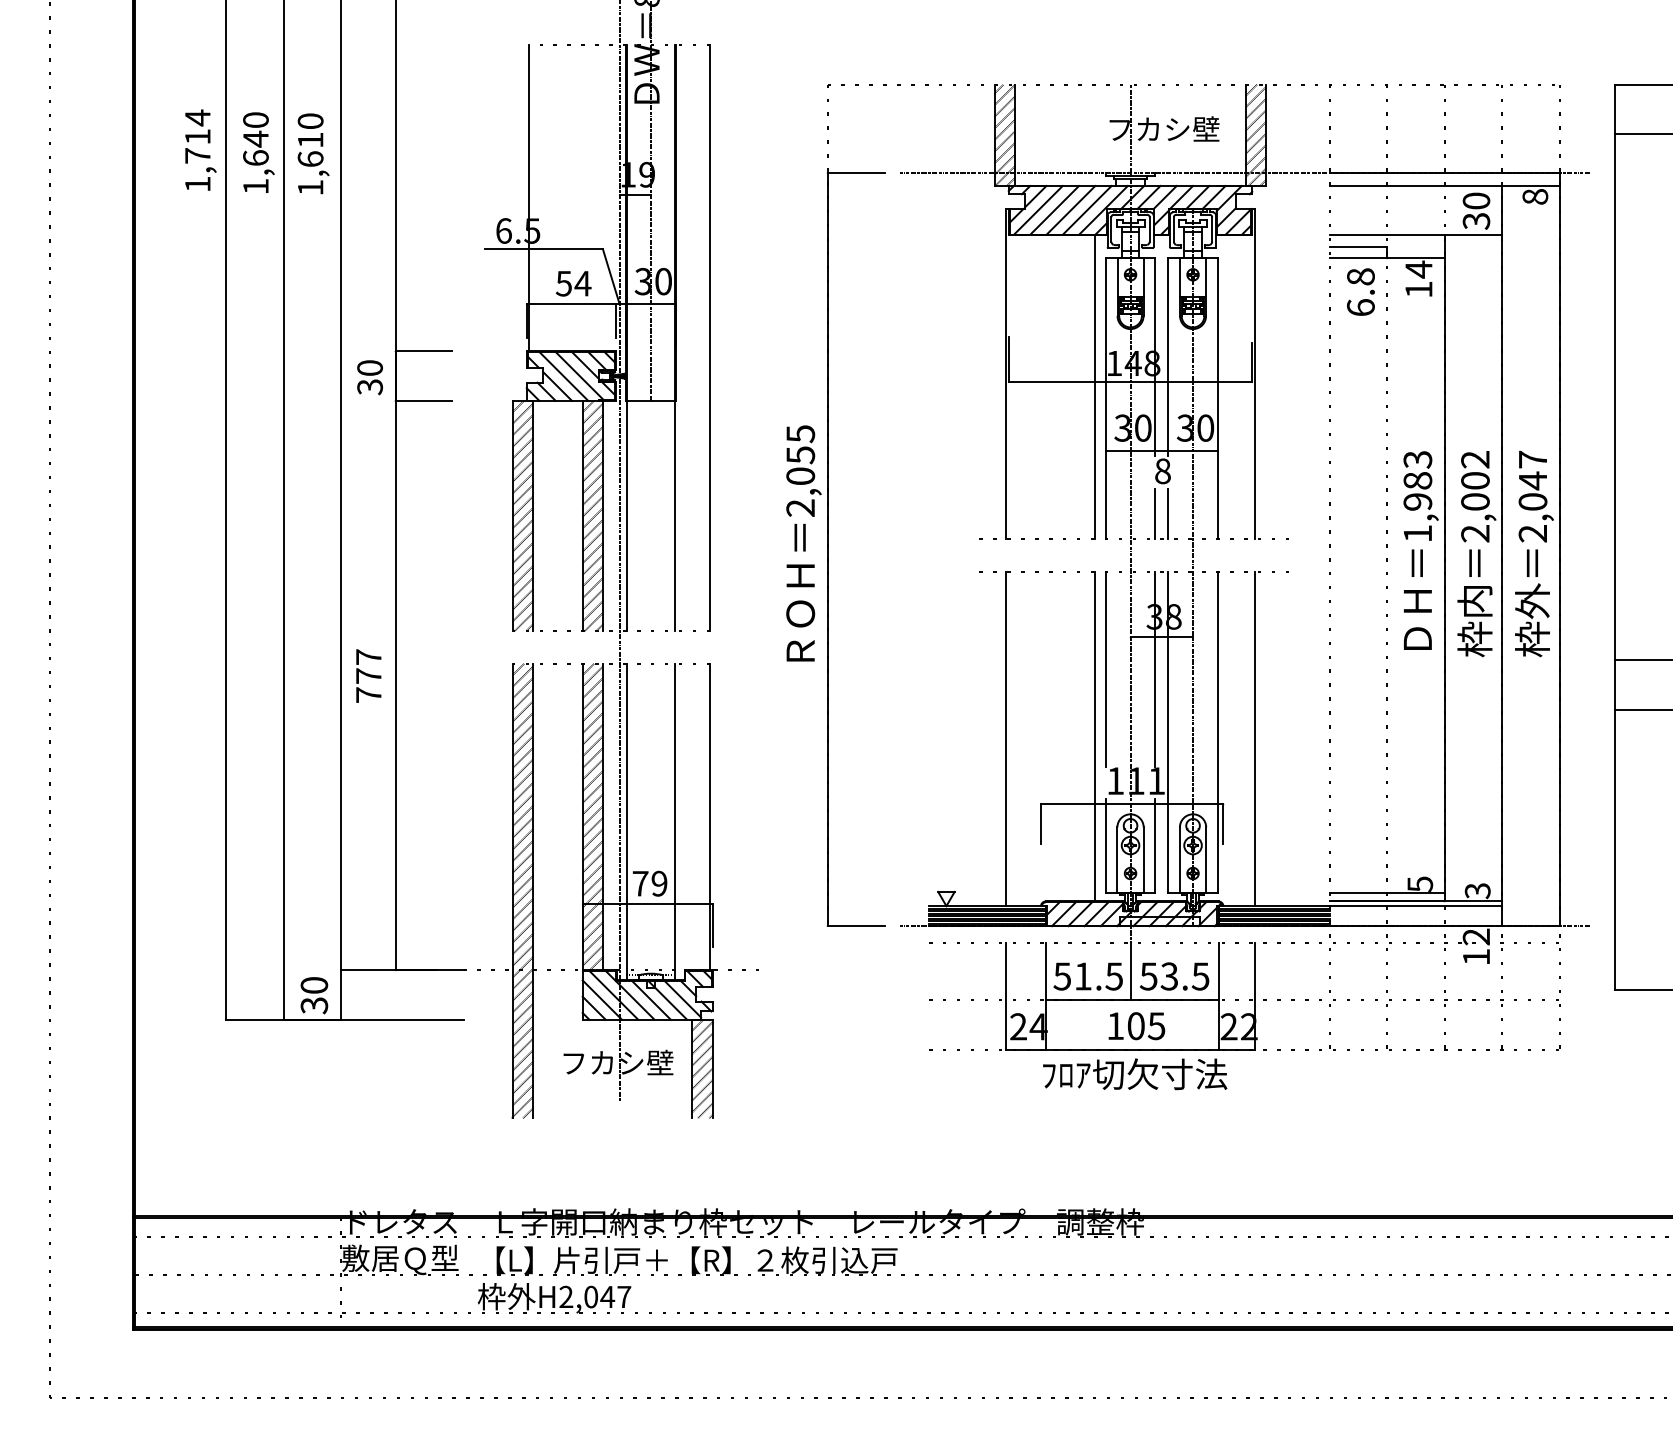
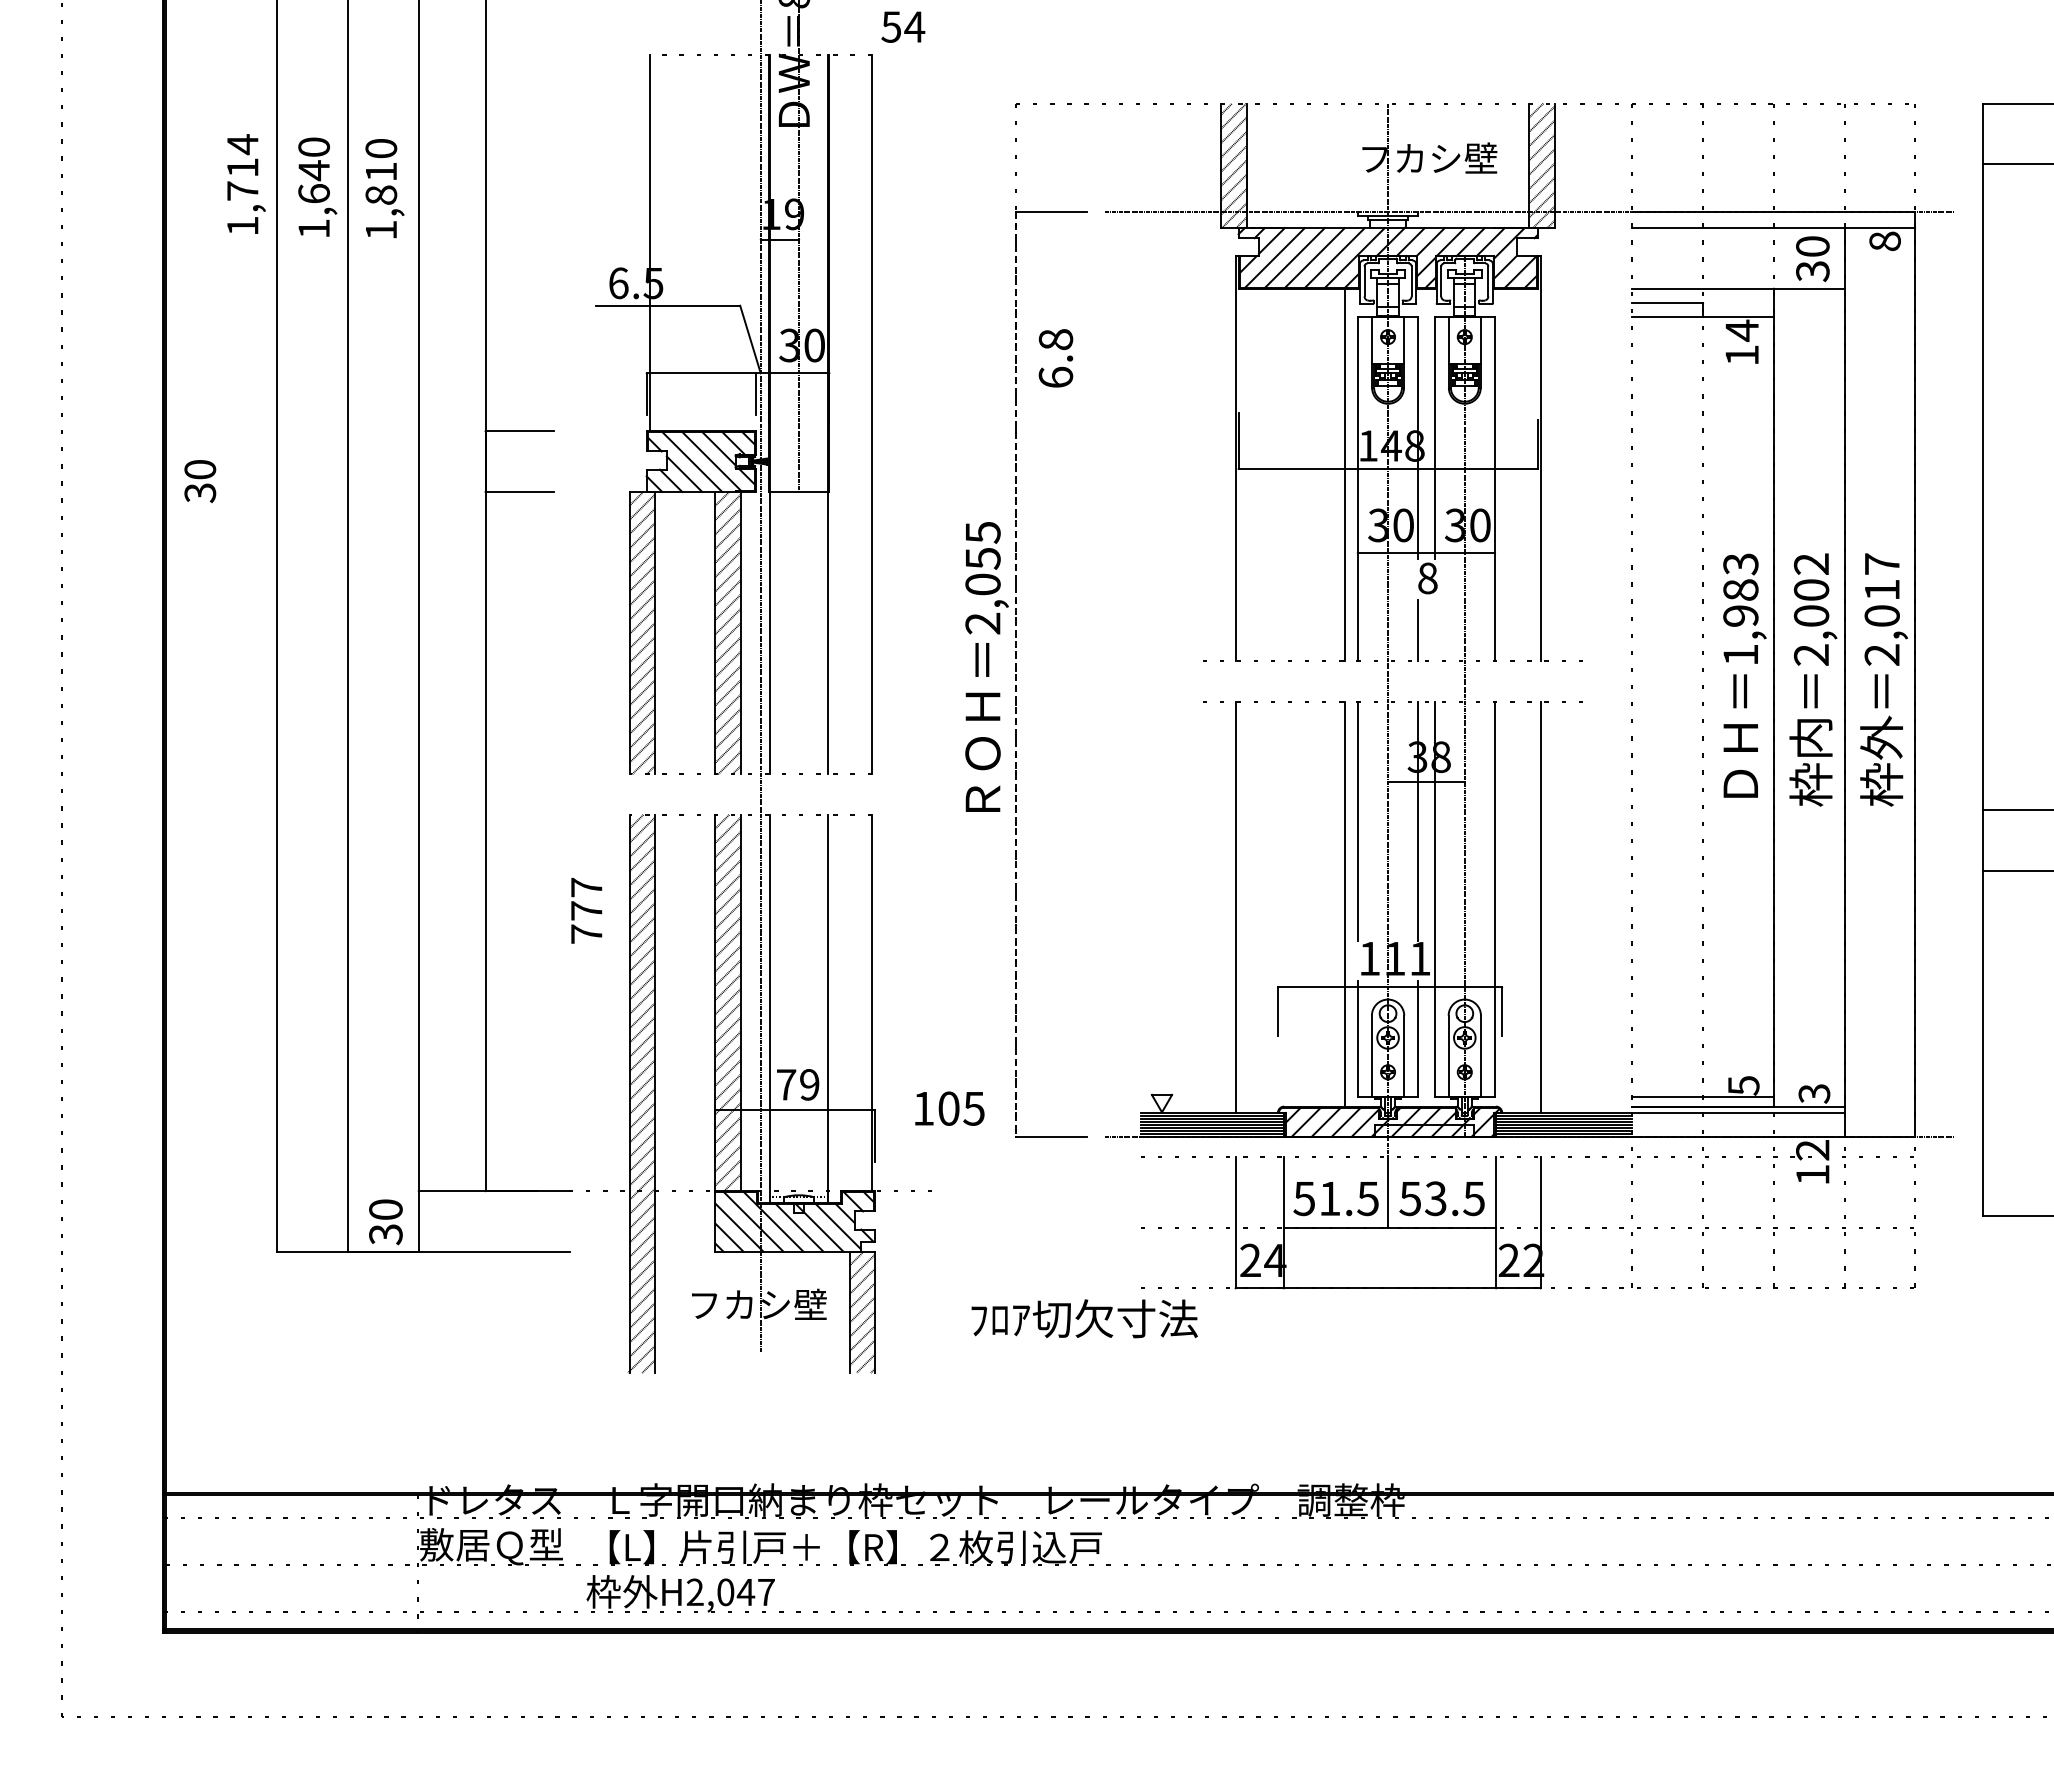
text: (310, 158) -> (381, 194), 1,610 -> 1,810
text: (573, 283) -> (903, 26), moved
text: (1360, 292) -> (1055, 358), moved
text: (370, 377) -> (200, 481), moved
text: (1533, 480) -> (1882, 589), 2,047 -> 2,017
line: (1168, 513) -> (1434, 630), removed
line: (827, 549) -> (1016, 674), solid -> dashed
text: (368, 675) -> (586, 910), moved
text: (1136, 1025) -> (949, 1108), moved
text: (1134, 1074) -> (1084, 1318), moved

